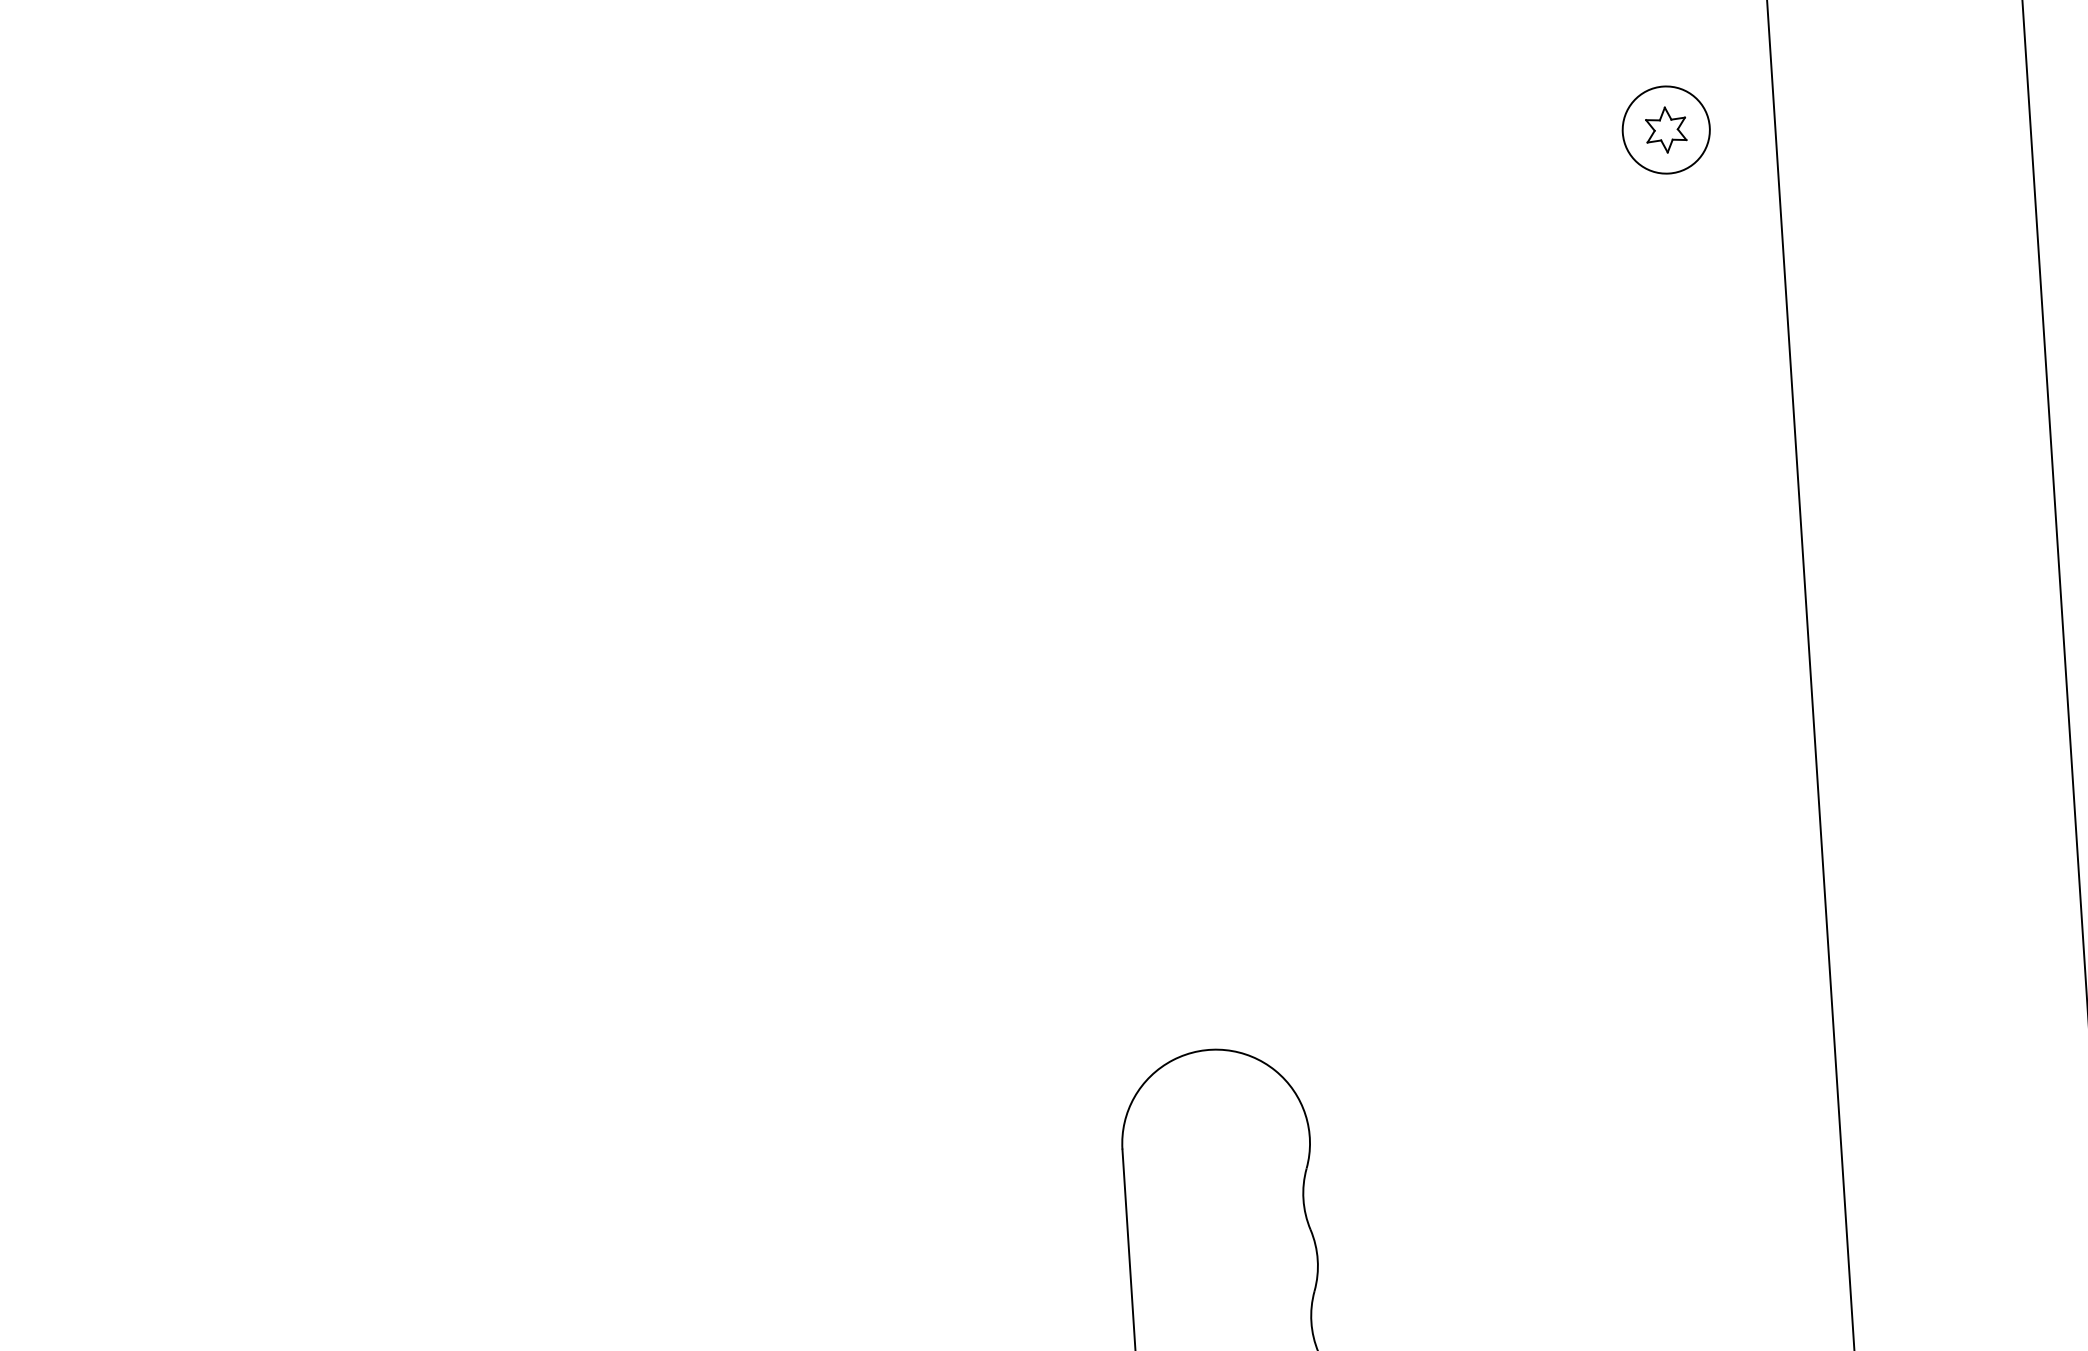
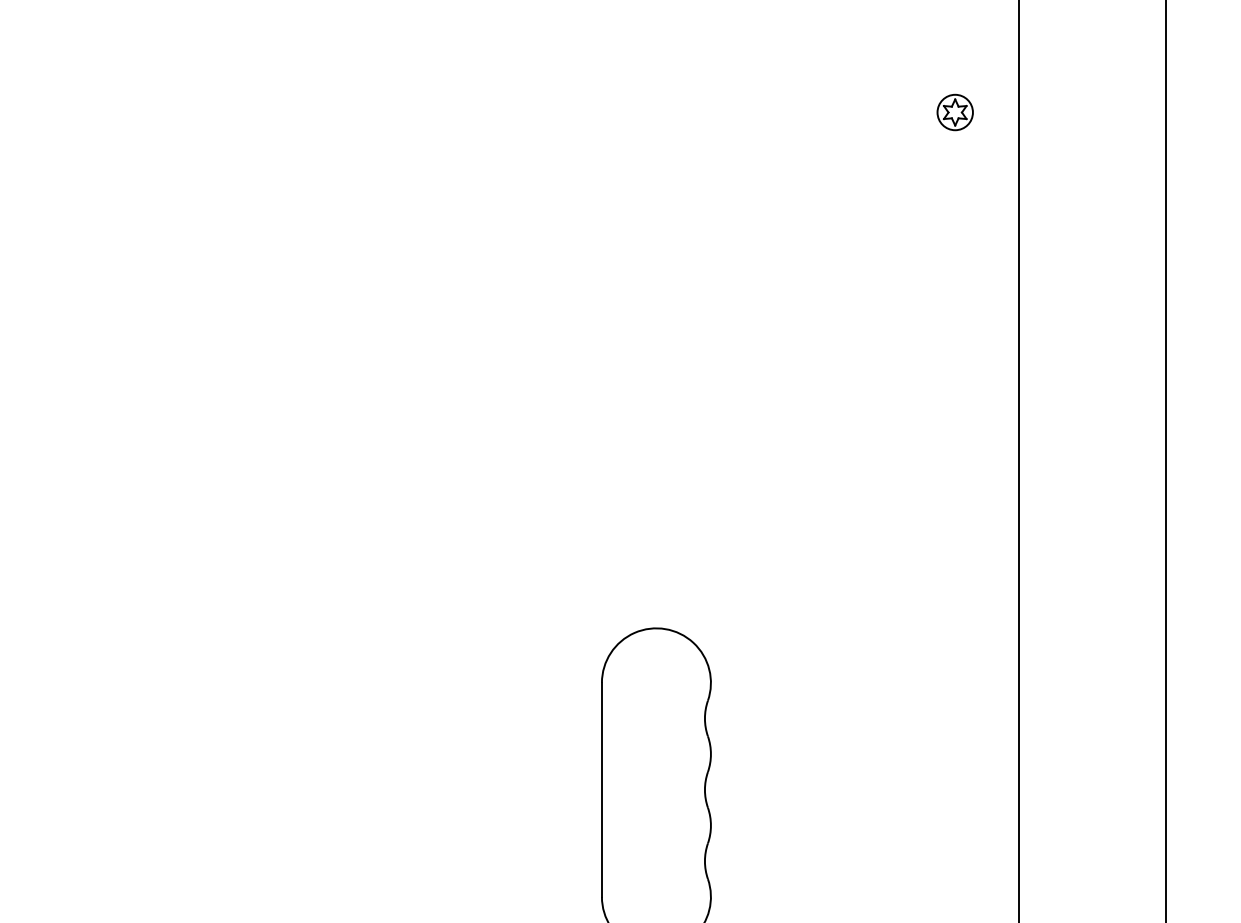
circle: (1665, 130) -> (954, 112), size x0.7

